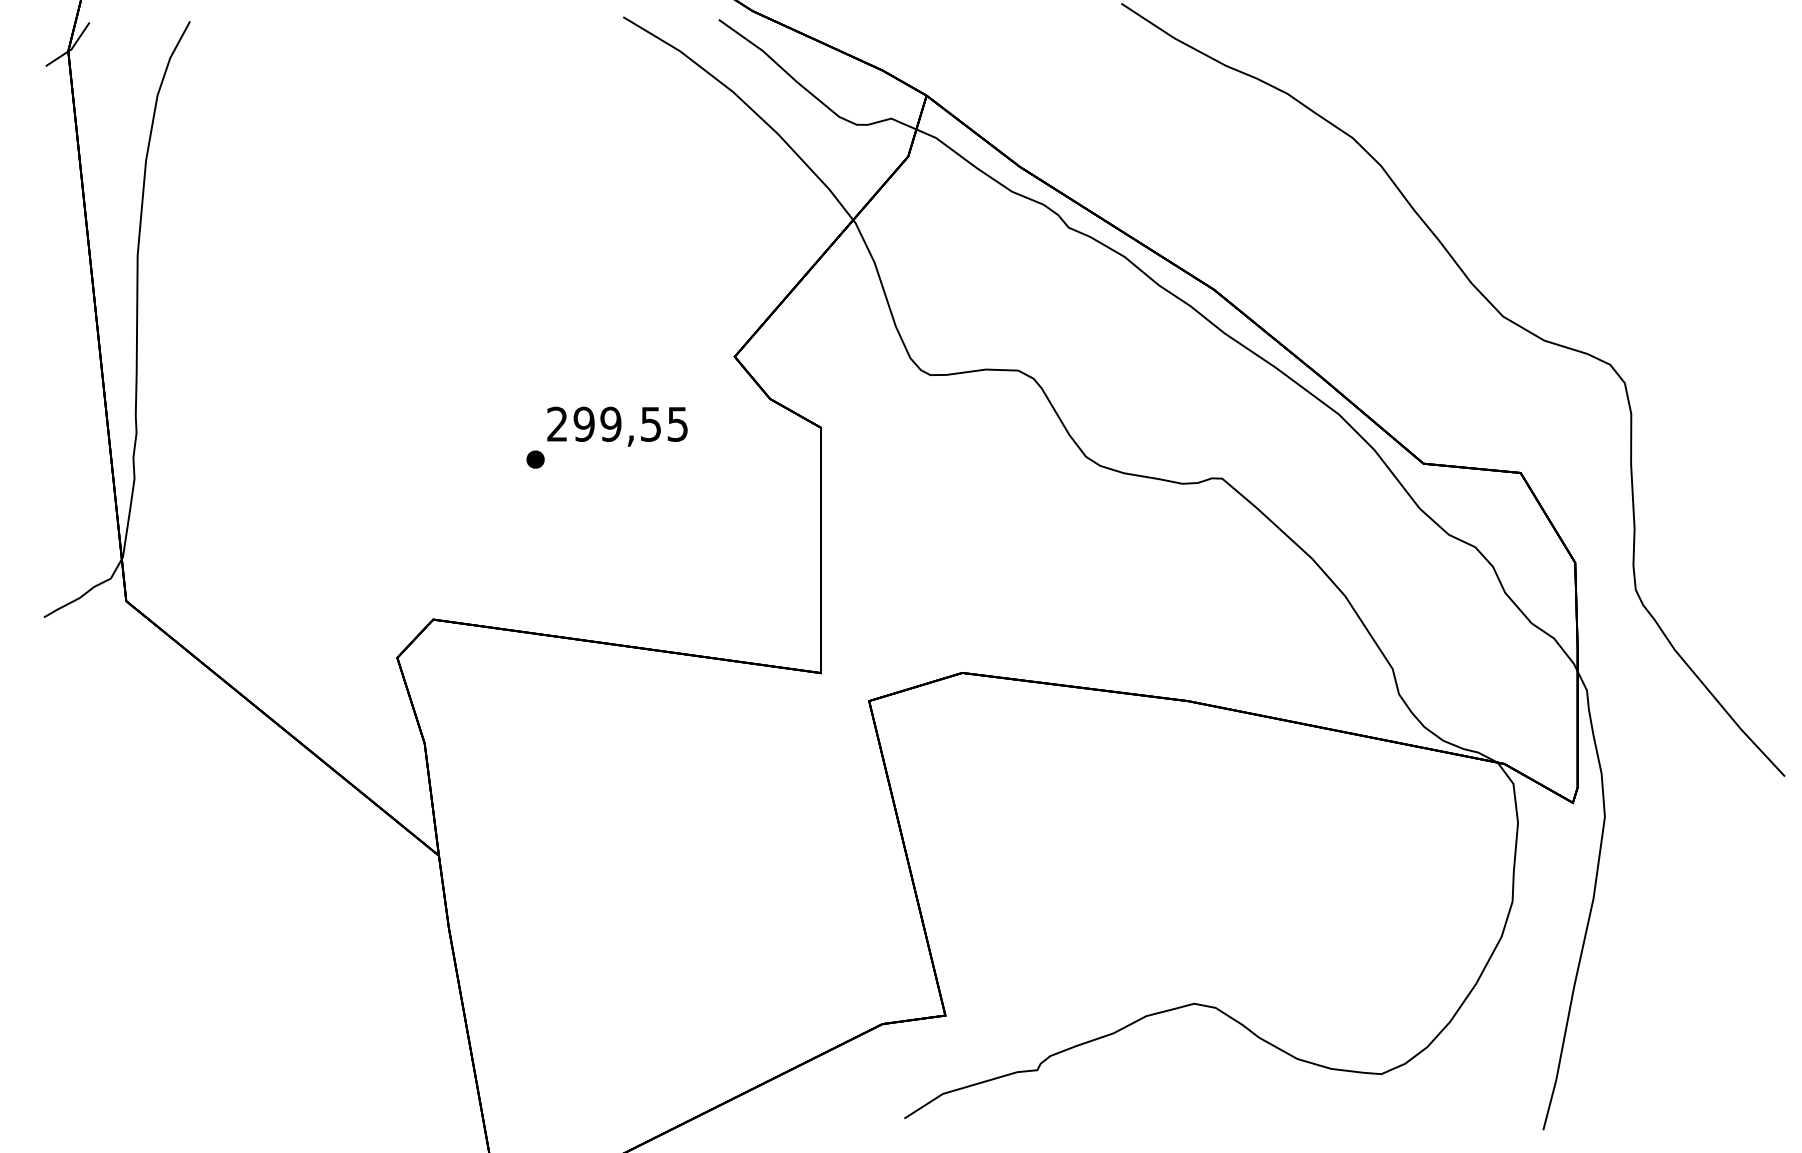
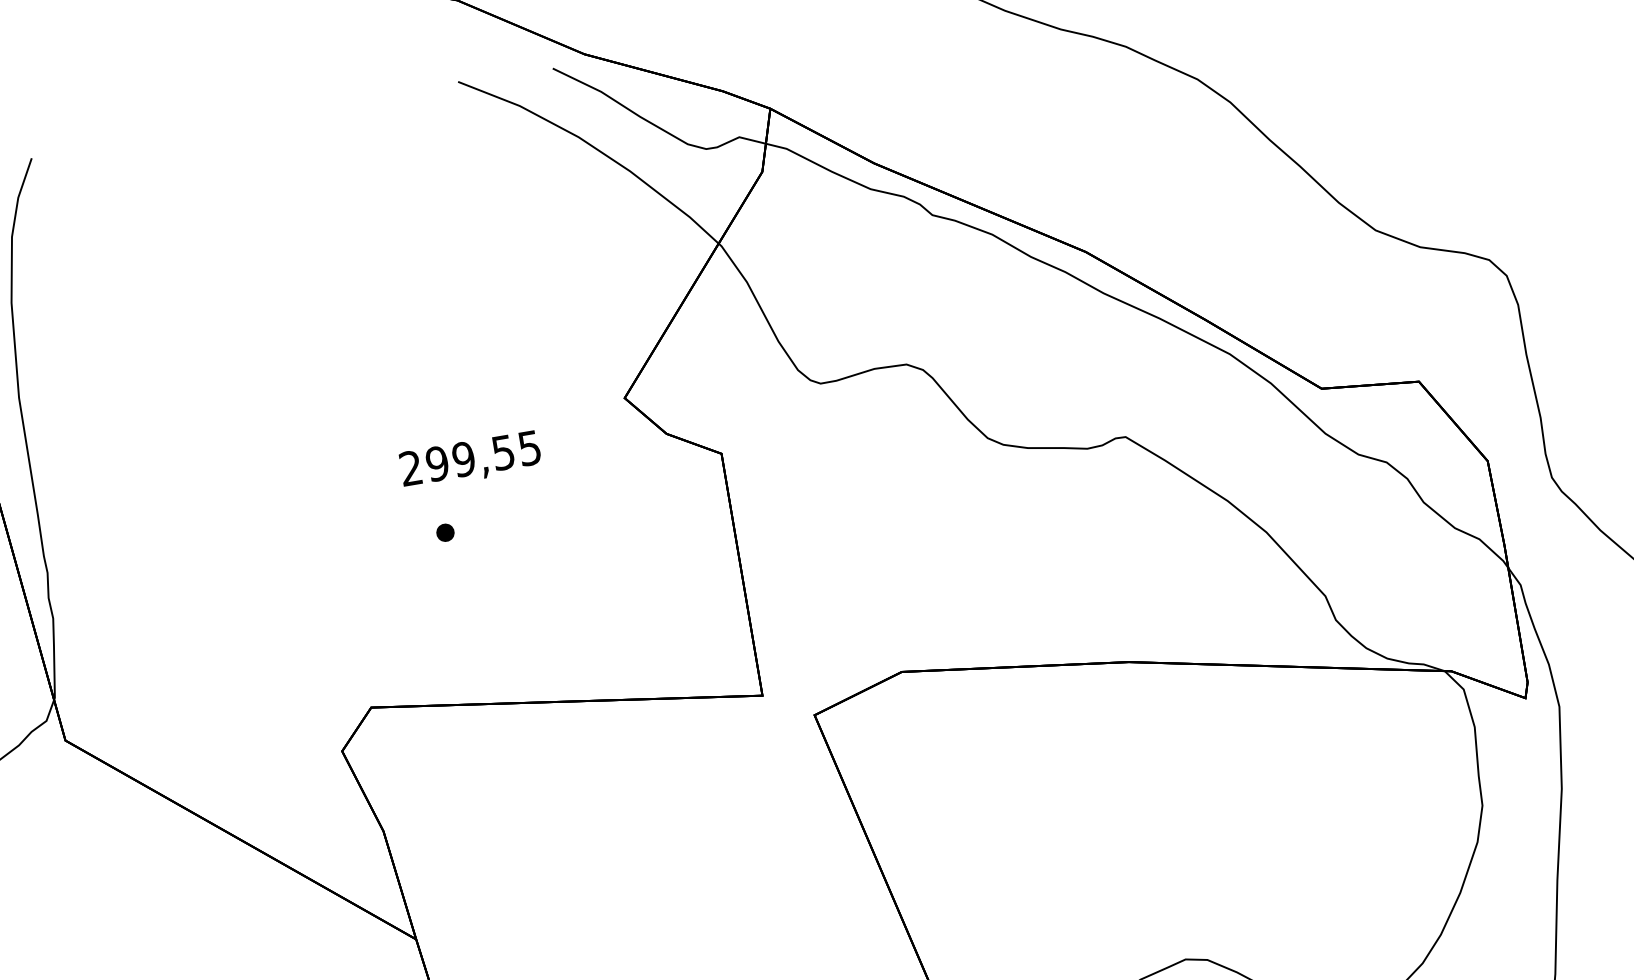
text: (617, 426) -> (470, 460), moved

